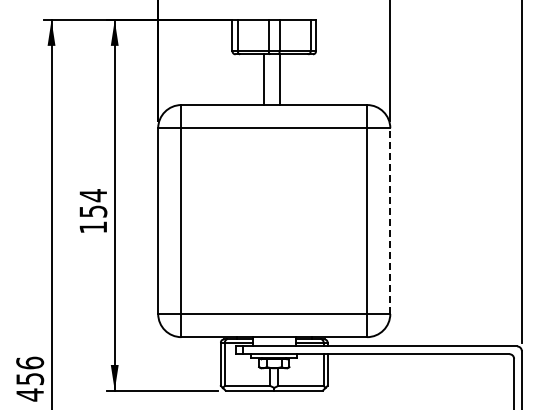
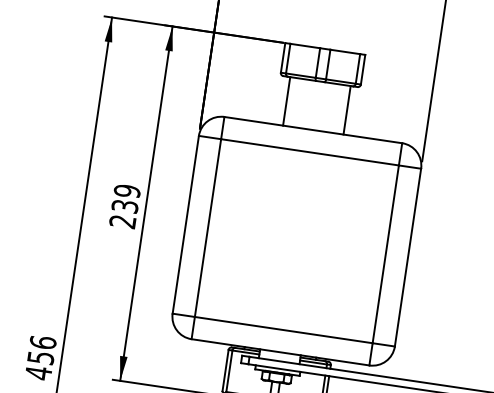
line: (263, 79) -> (286, 101), moved
line: (279, 79) -> (346, 110), moved
text: (93, 211) -> (125, 206), 154 -> 239
line: (390, 221) -> (408, 258), dashed -> solid

